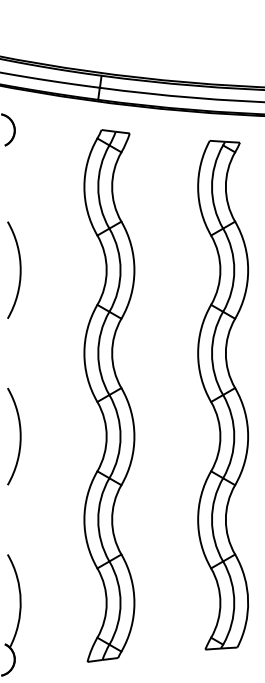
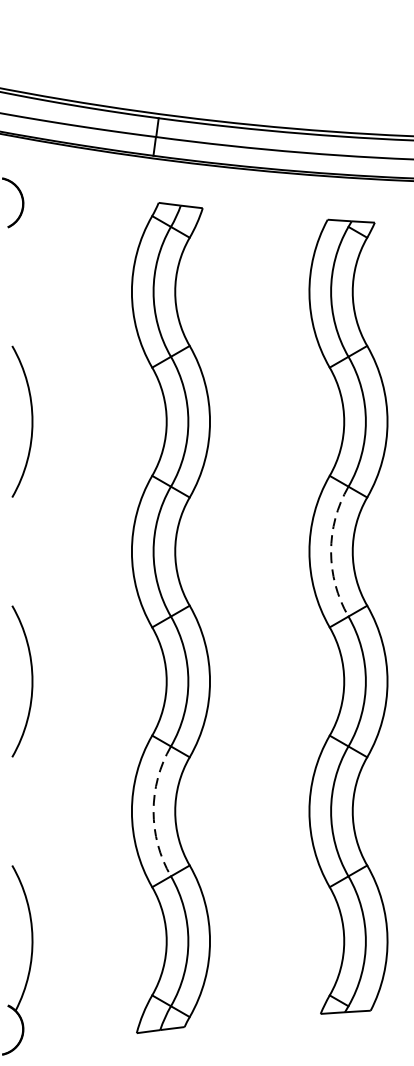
arc: (212, 353) -> (331, 551), solid -> dashed
arc: (98, 519) -> (153, 810), solid -> dashed

